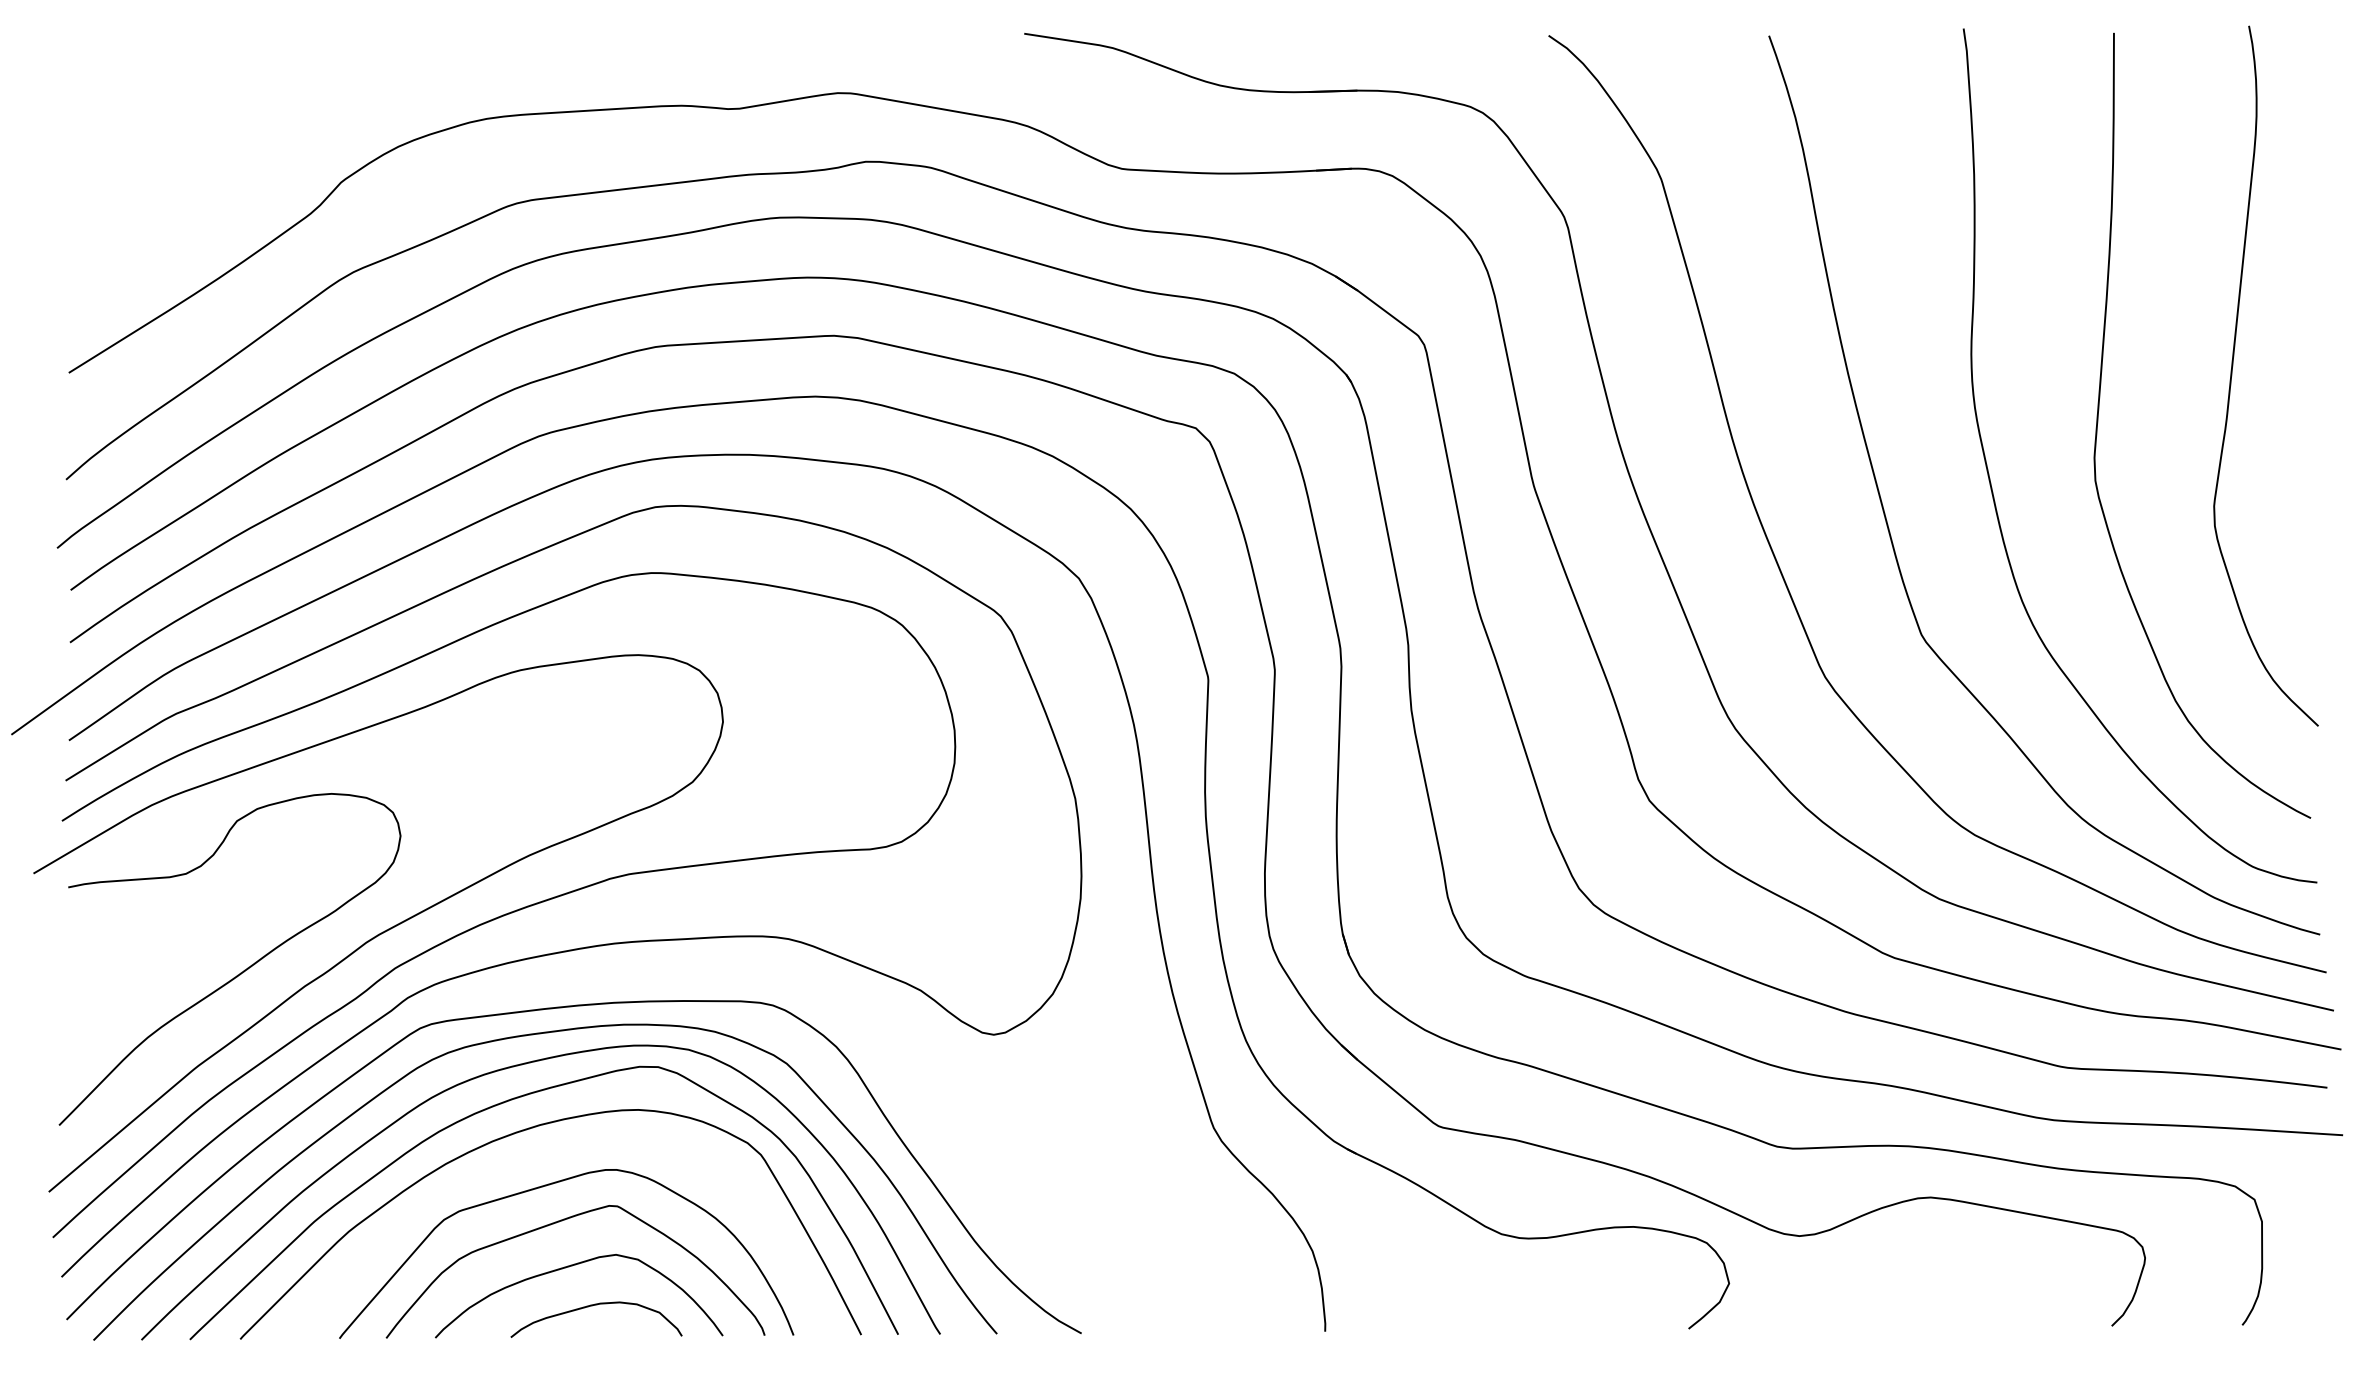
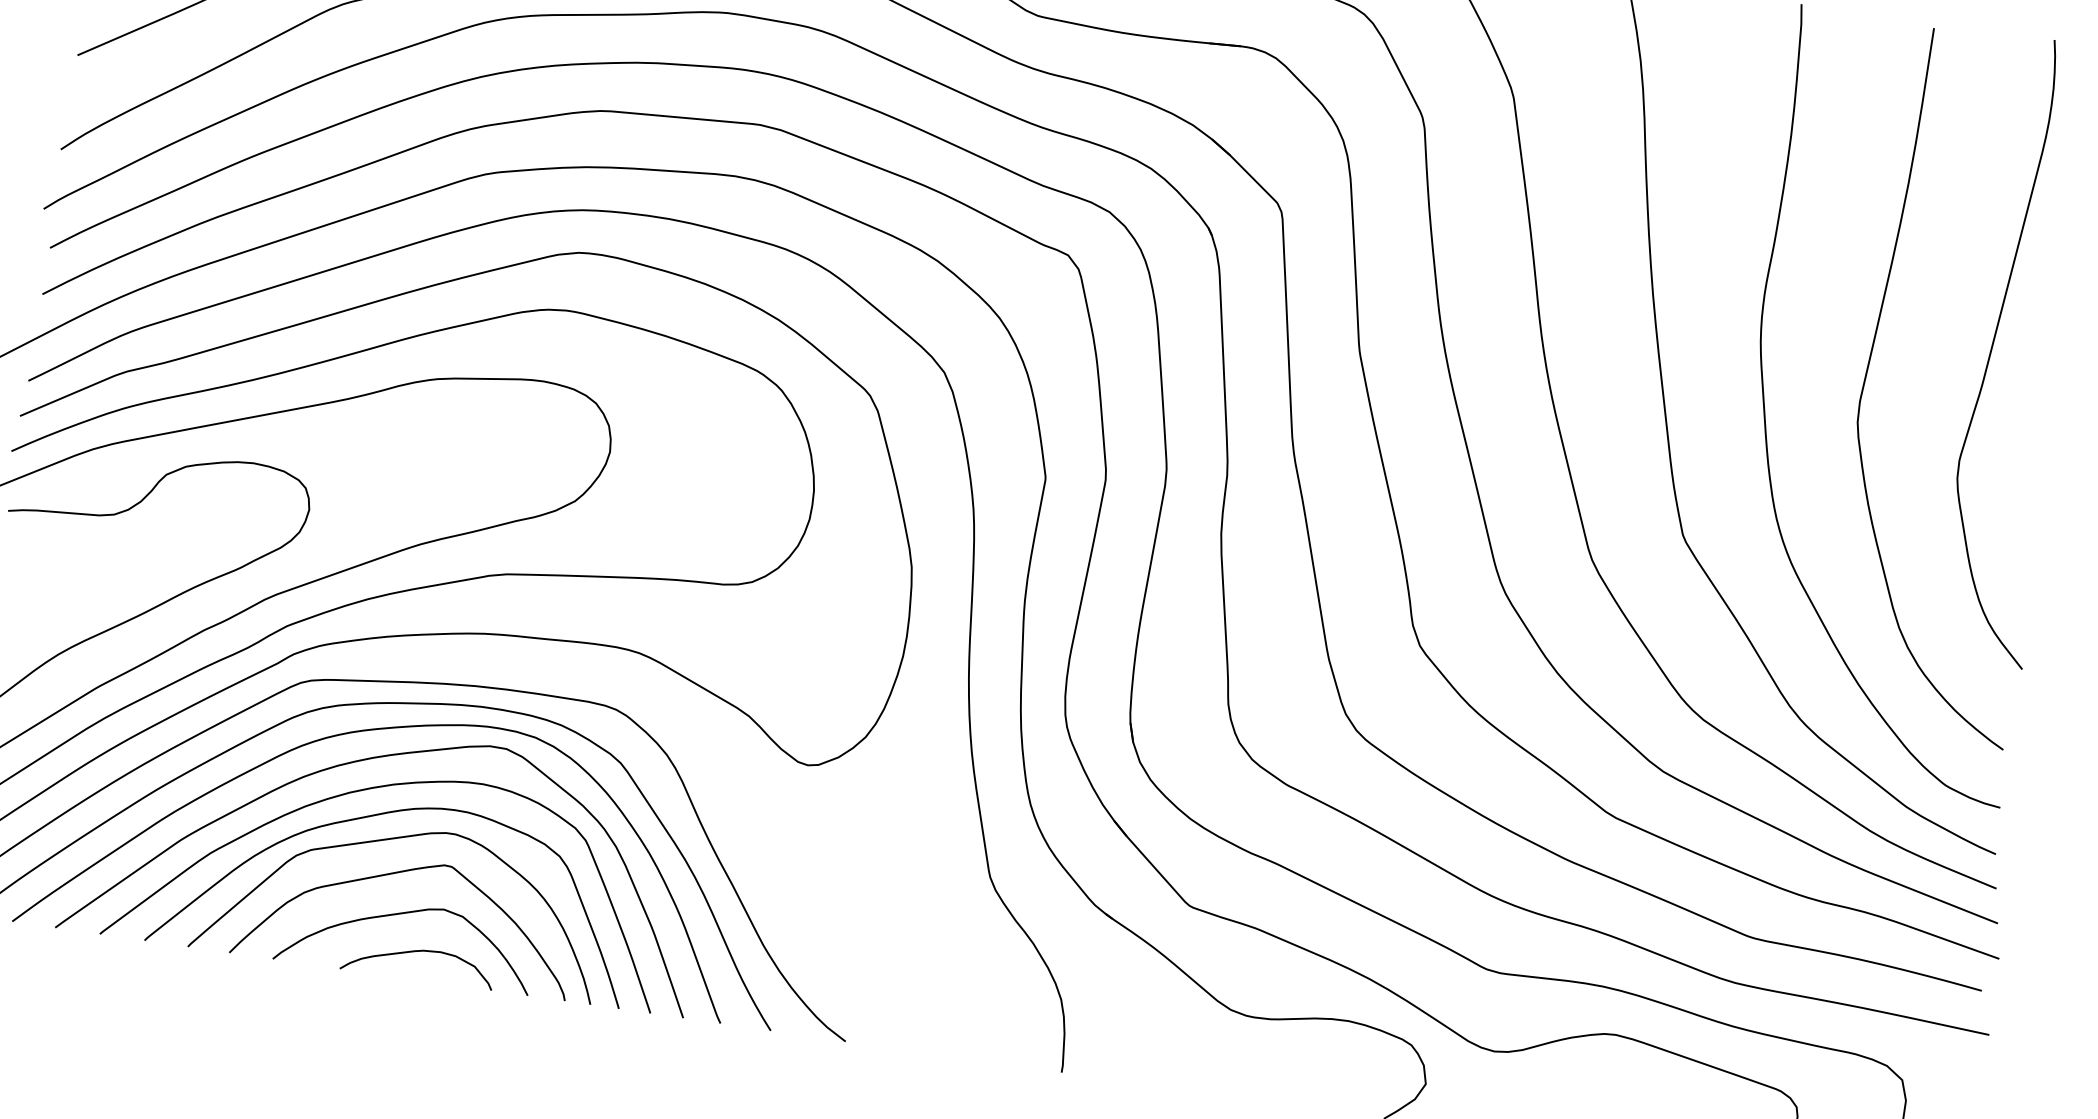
curve: (529, 1161) -> (379, 815), added

